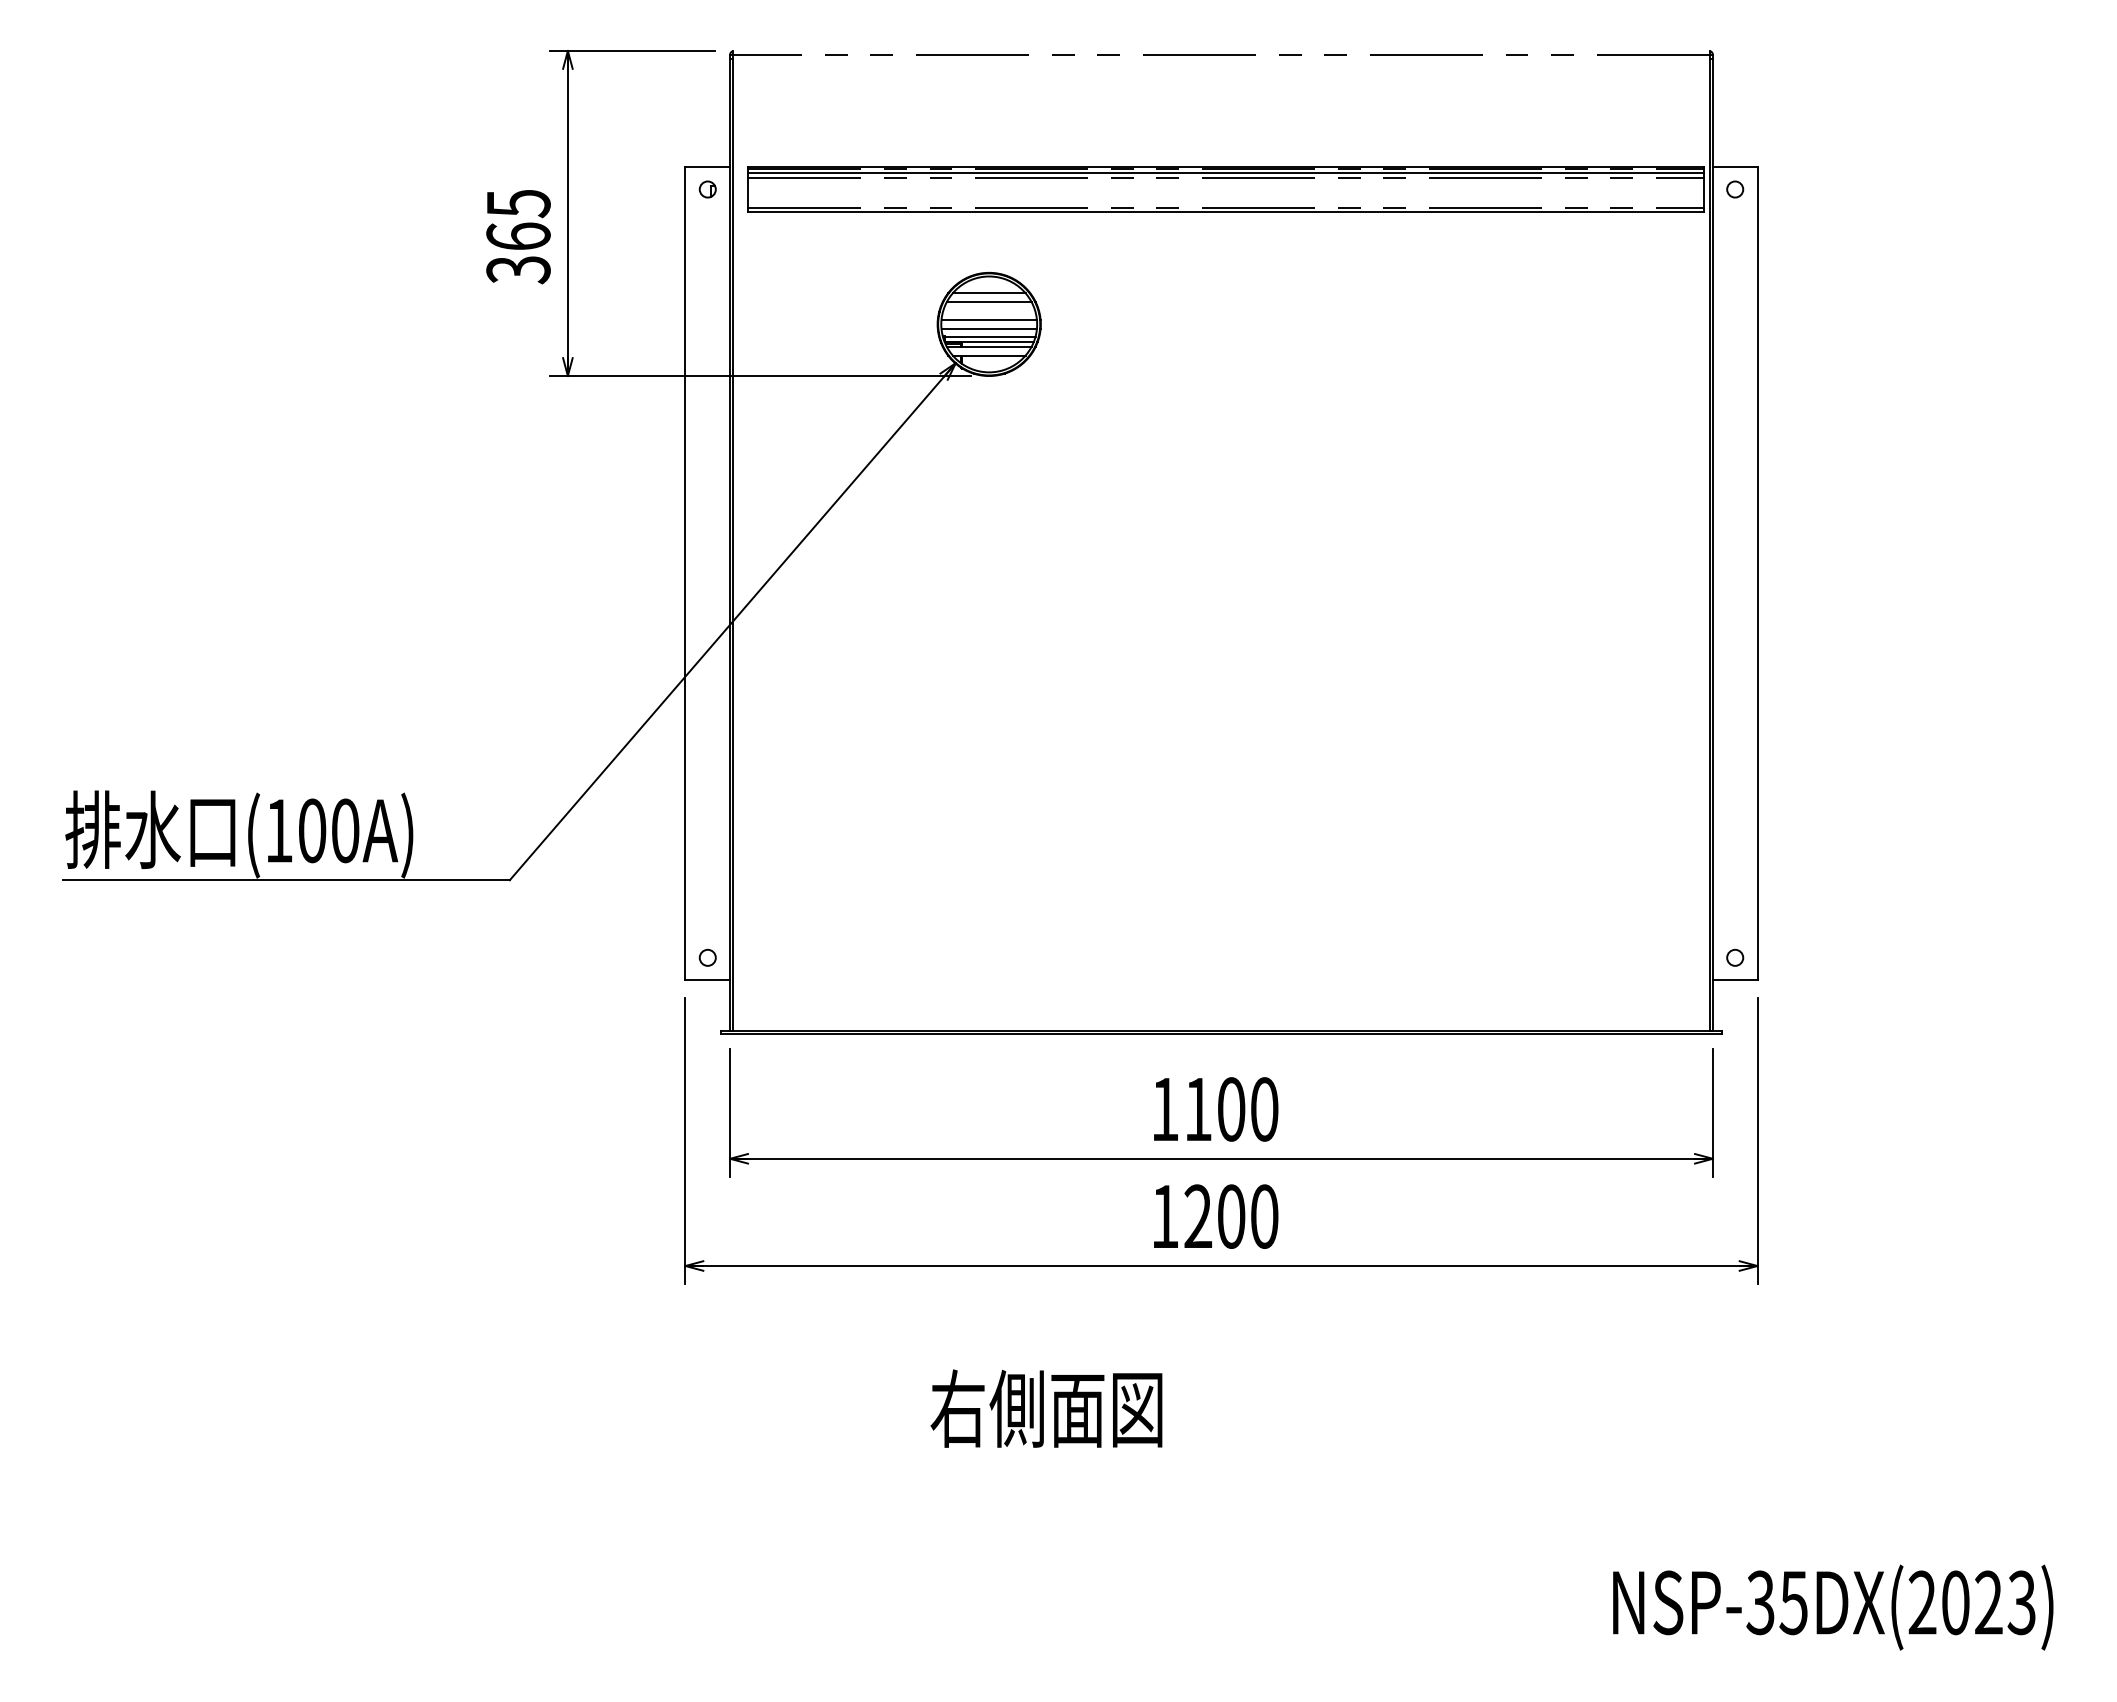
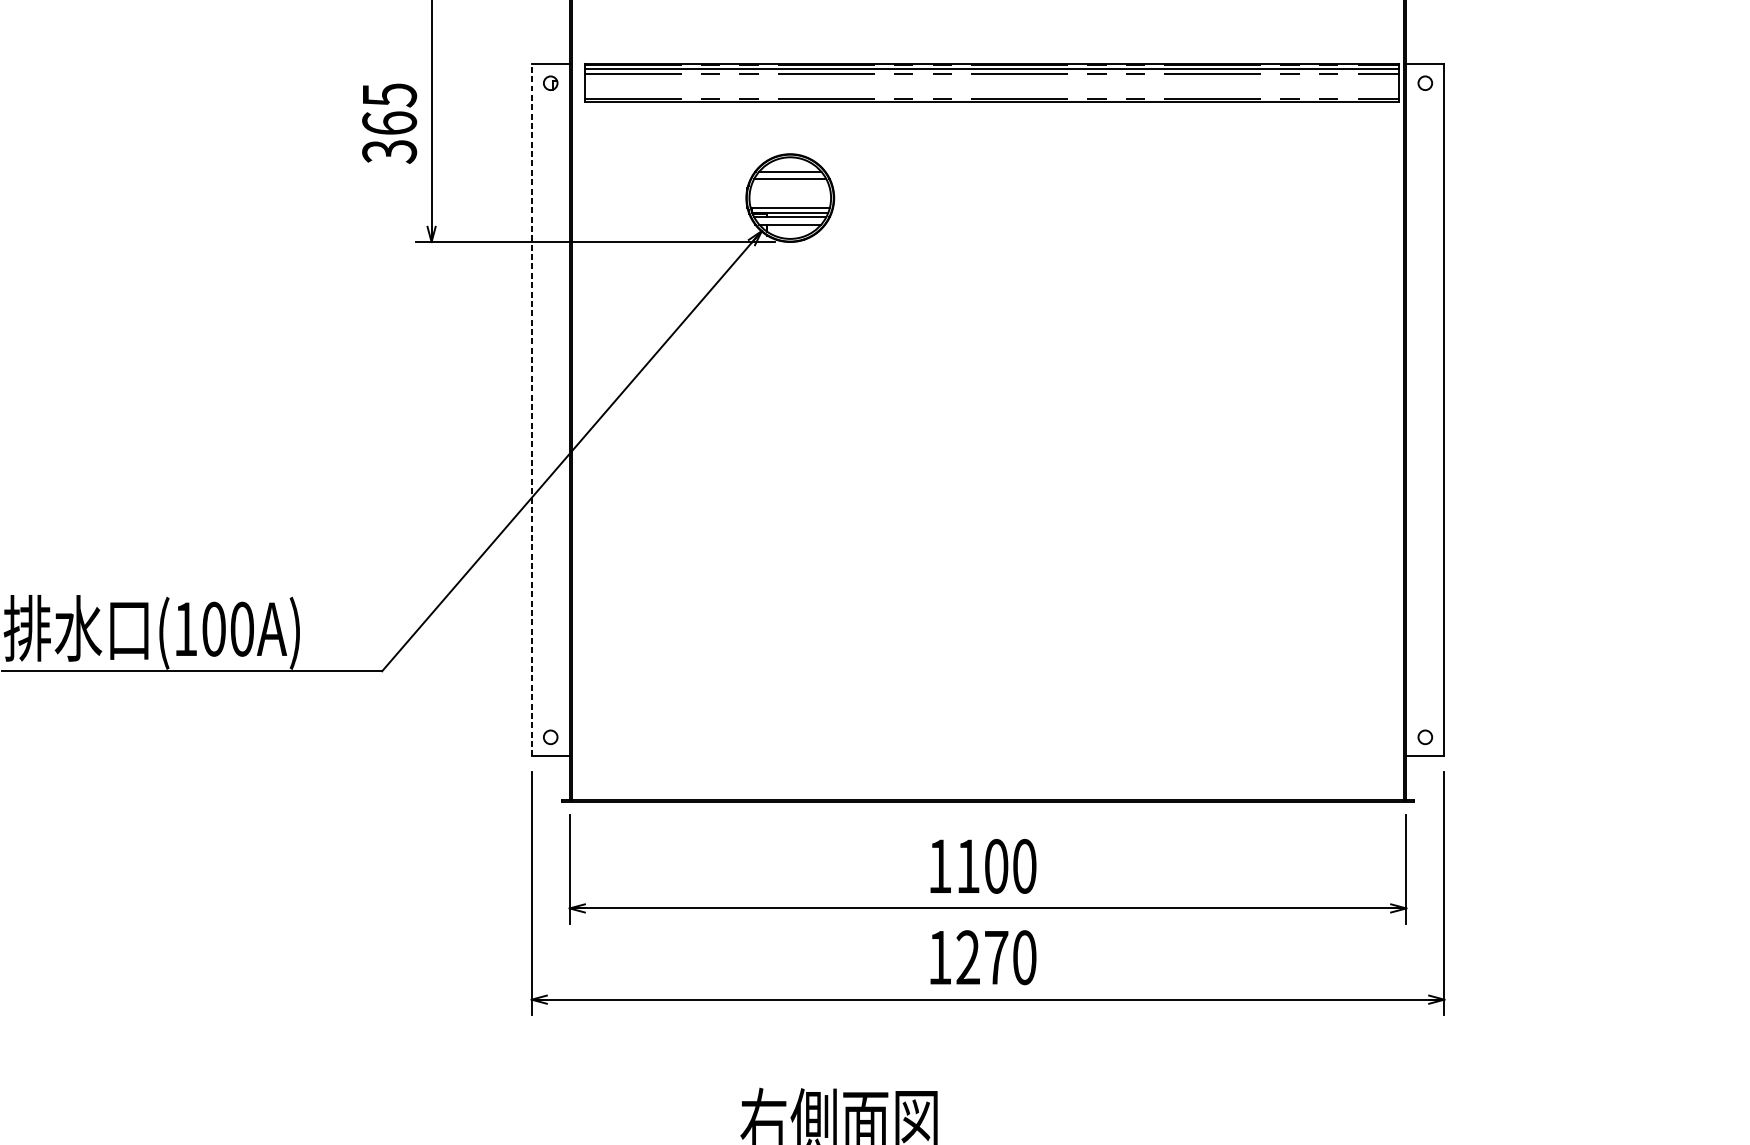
line: (988, 319) -> (789, 193), removed
line: (988, 328) -> (789, 201), removed
line: (685, 573) -> (531, 410), solid -> dashed
text: (1231, 1216) -> (996, 957), 1200 -> 1270

